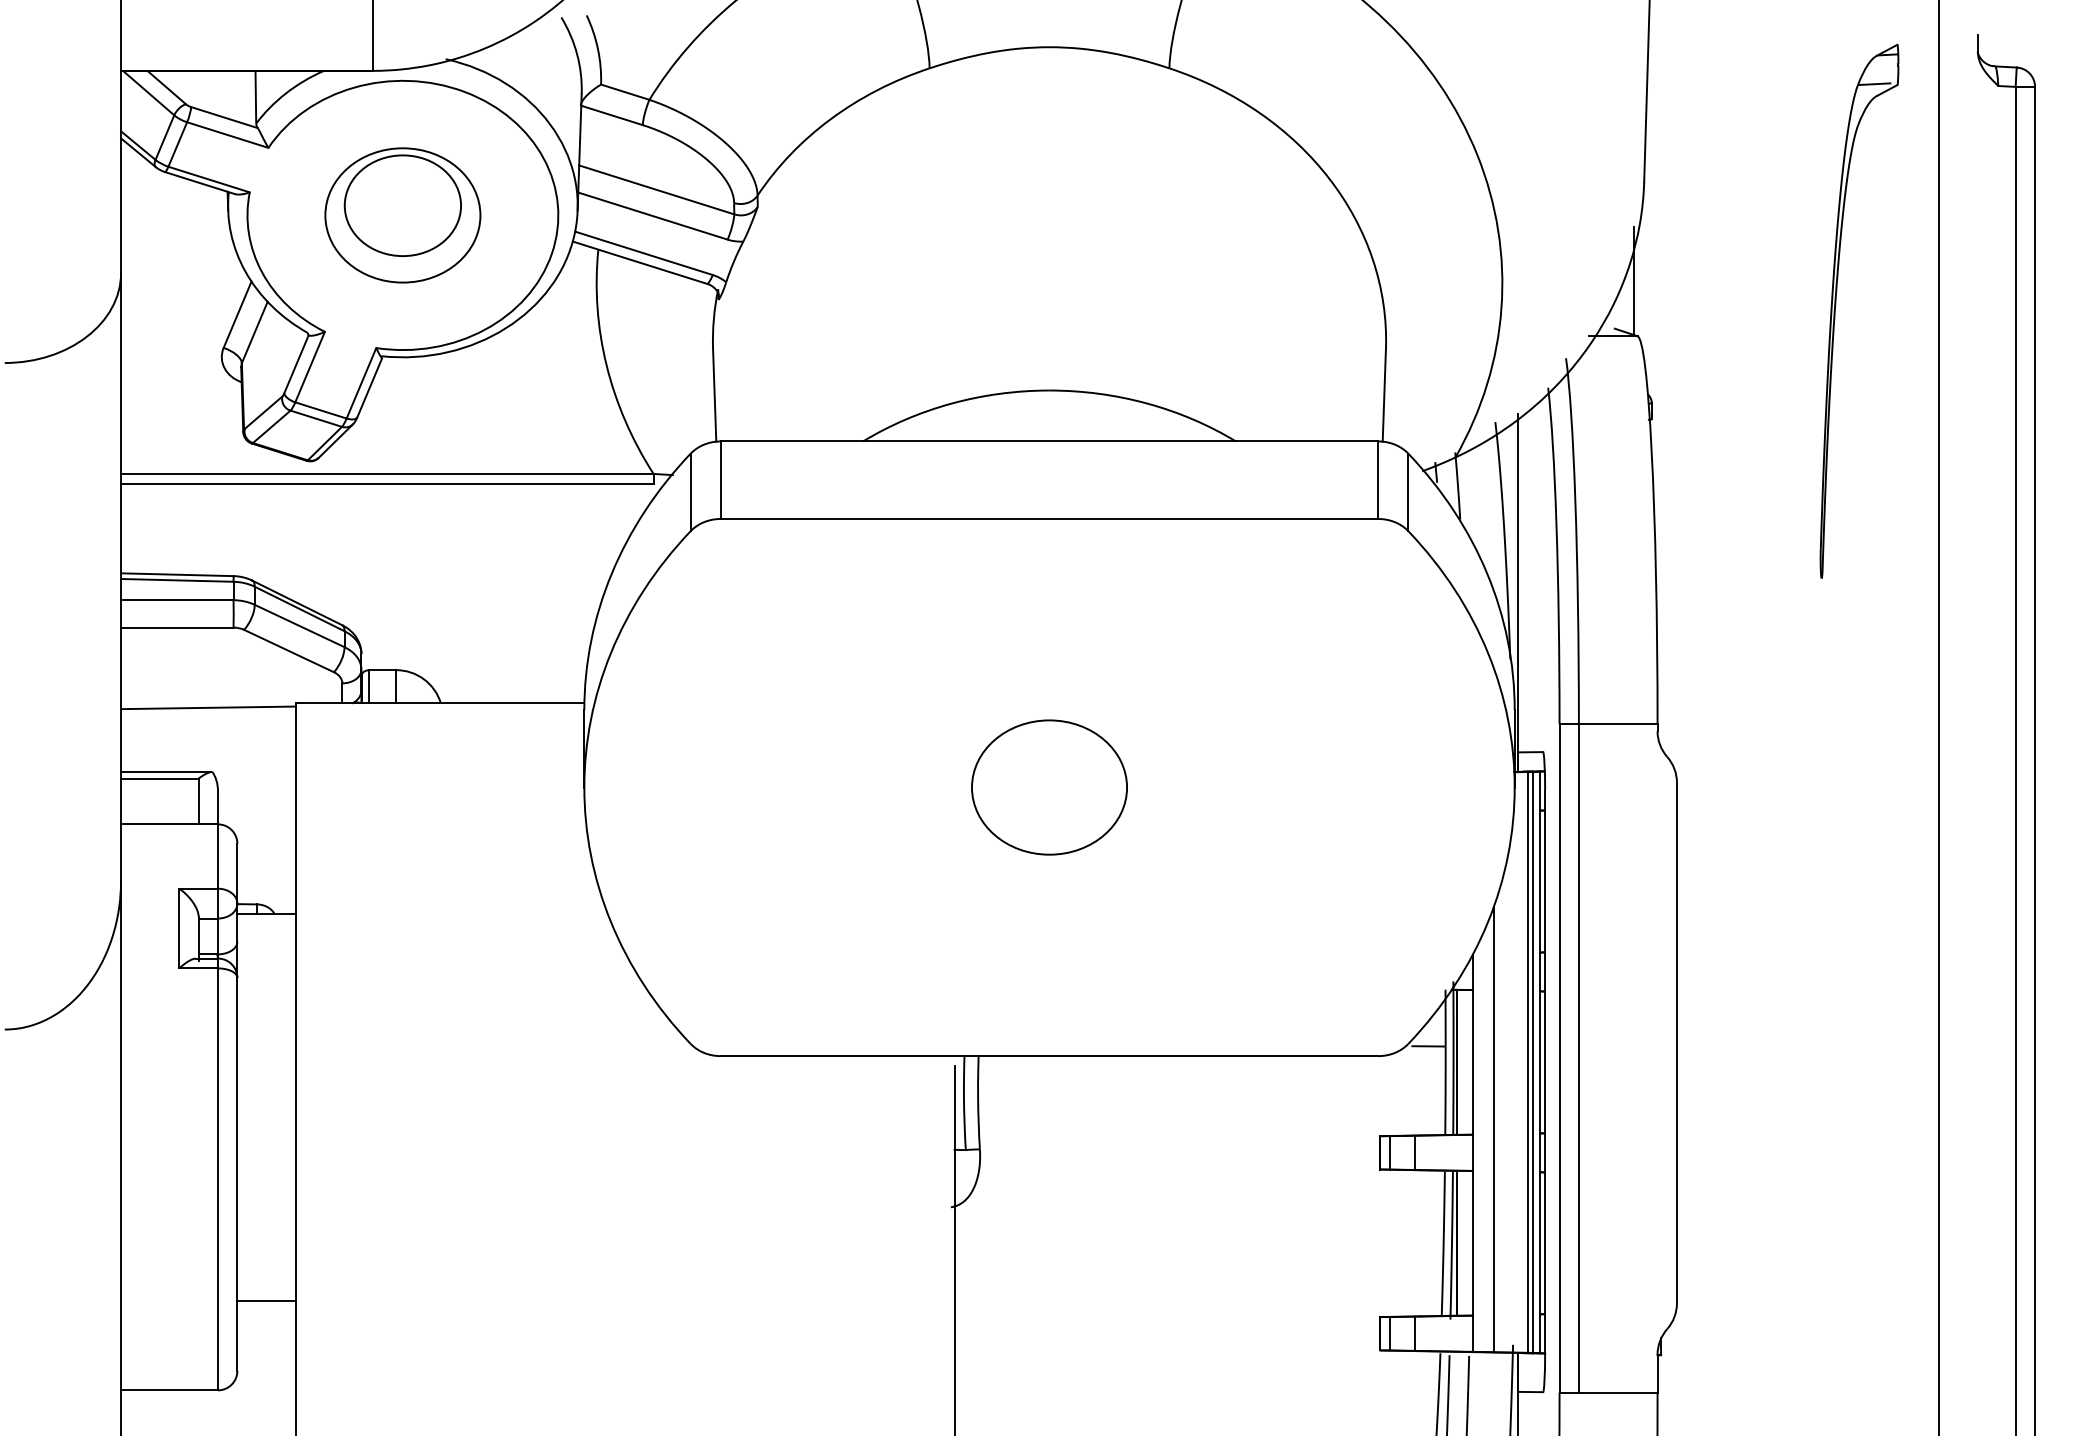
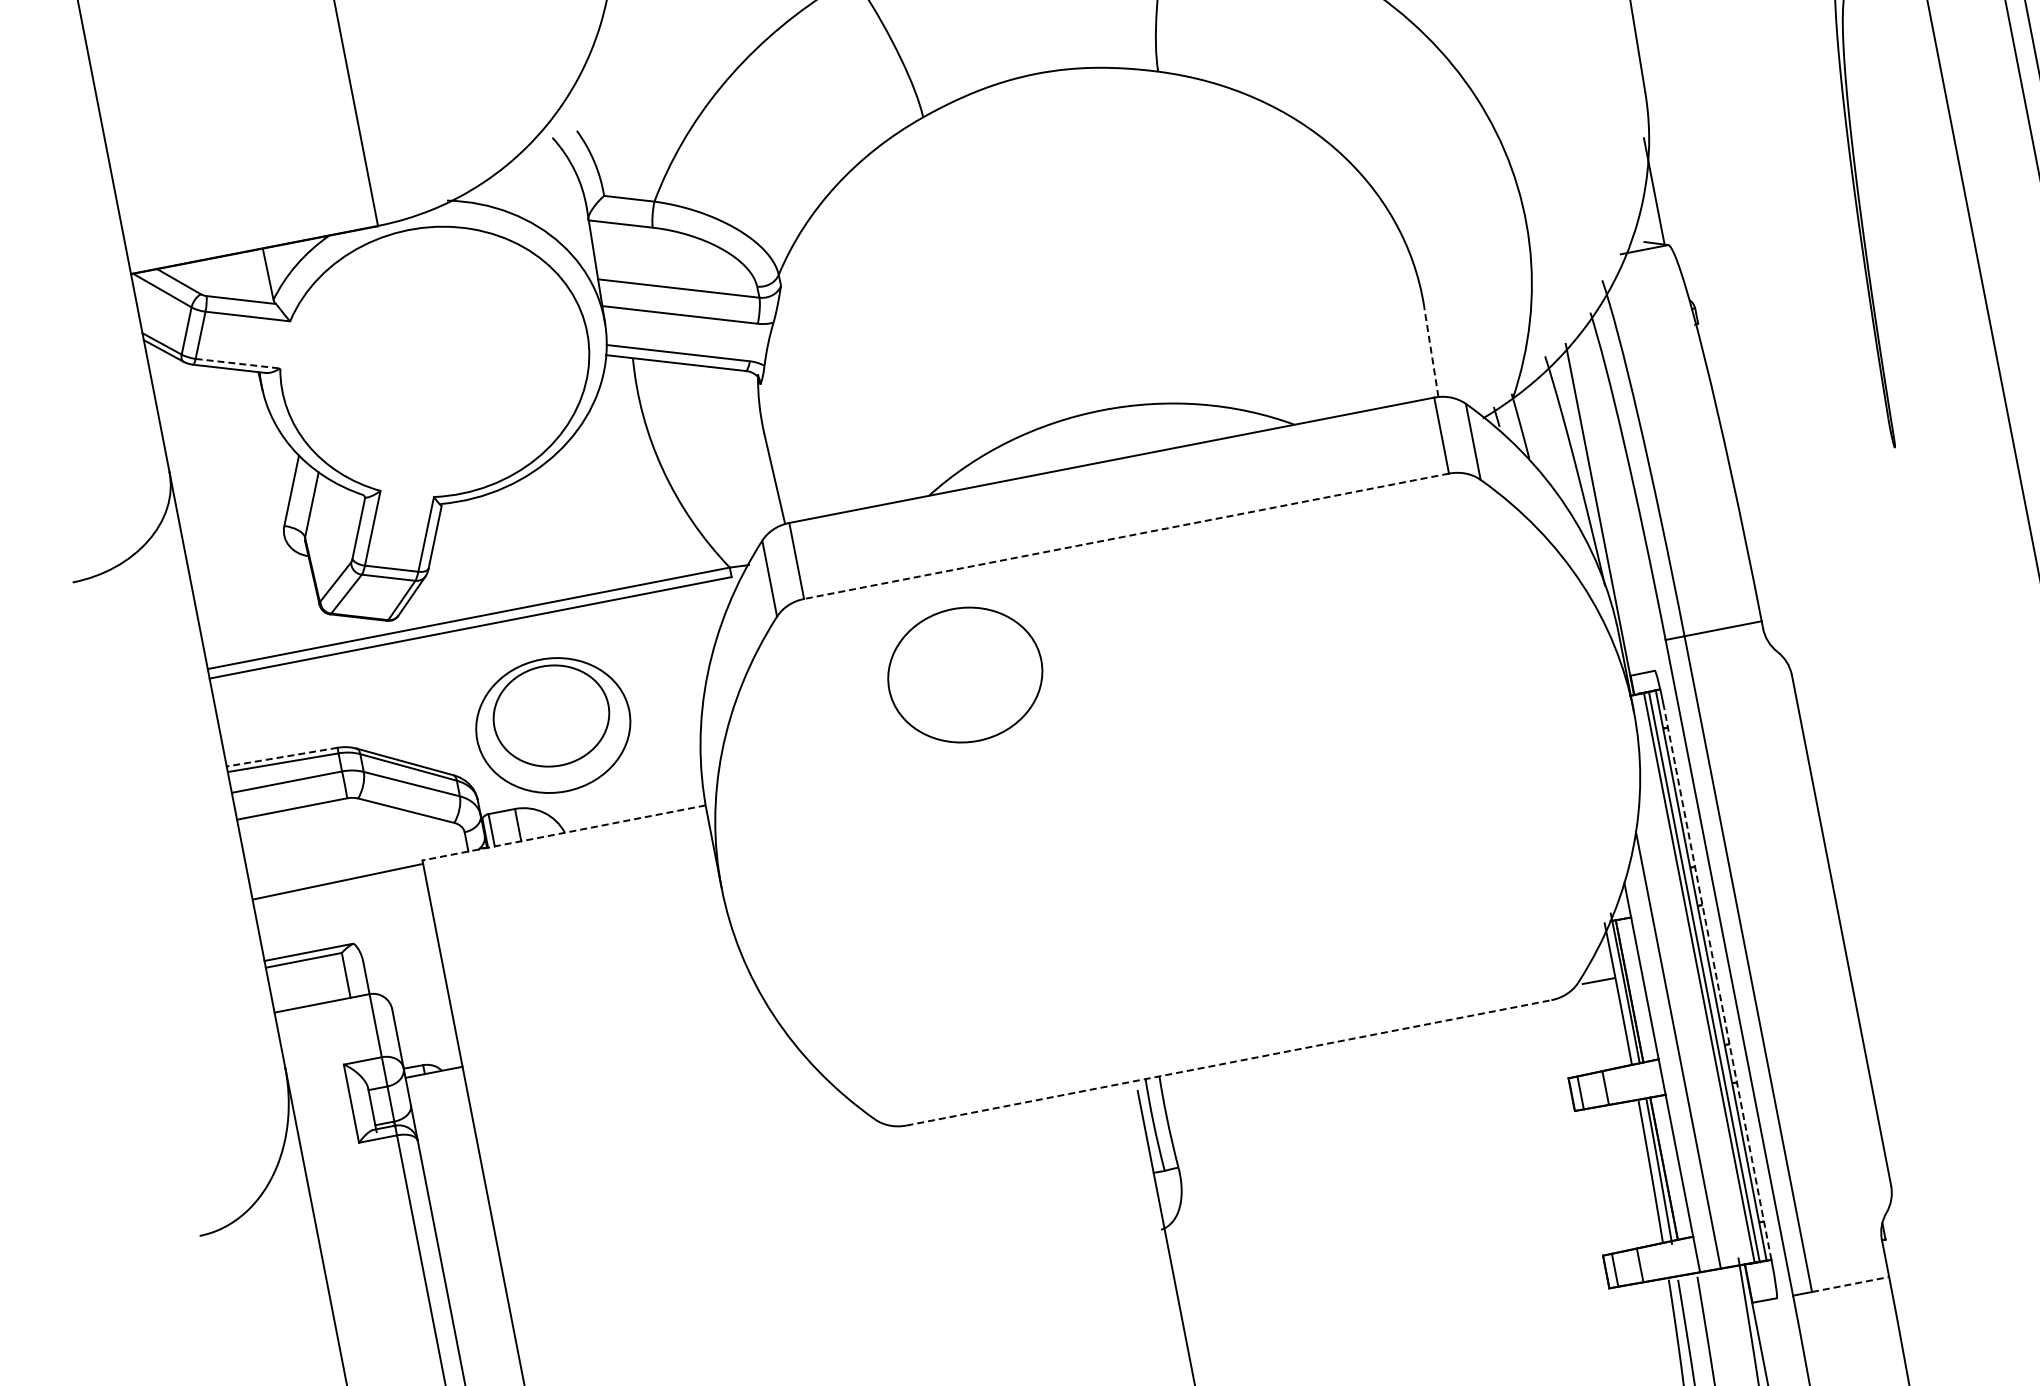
line: (209, 179) -> (238, 363), solid -> dashed
part: (402, 215) -> (552, 725), moved
line: (1384, 395) -> (1431, 351), solid -> dashed
line: (1049, 518) -> (1126, 535), solid -> dashed
line: (176, 574) -> (281, 757), solid -> dashed
line: (439, 703) -> (563, 833), solid -> dashed
part: (1049, 787) -> (965, 675), moved
line: (1049, 1056) -> (1228, 1063), solid -> dashed
line: (1545, 1071) -> (1718, 983), solid -> dashed
line: (1618, 1392) -> (1850, 1284), solid -> dashed

